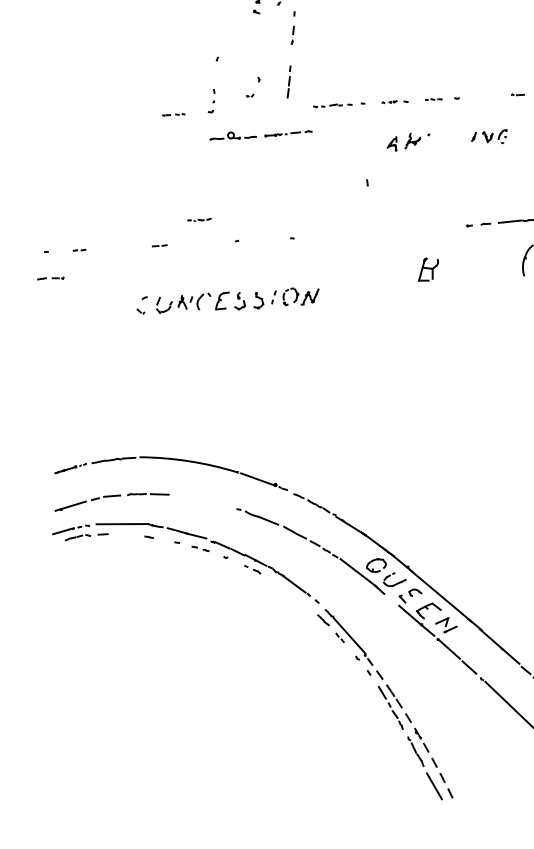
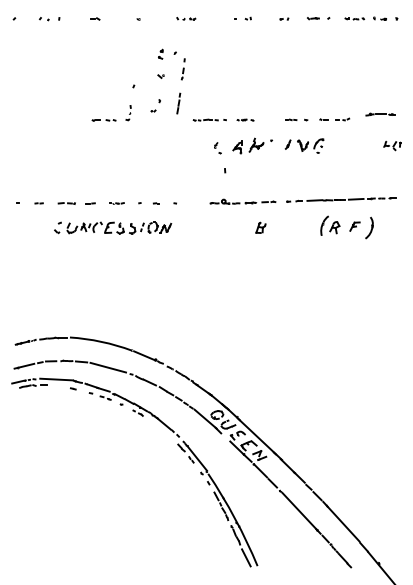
part: (258, 41) -> (160, 76), added
part: (441, 98) -> (296, 119), moved
part: (172, 115) -> (103, 120), size x1.67
part: (260, 133) -> (242, 201), moved
part: (489, 136) -> (304, 145), size x1.67
part: (408, 141) -> (252, 145), size x1.43
part: (353, 148) -> (217, 148), added
line: (199, 220) -> (116, 203), moved
part: (261, 240) -> (155, 203), added
part: (427, 268) -> (260, 227), size x0.71
line: (51, 278) -> (67, 203), moved
part: (228, 300) -> (113, 227), moved
line: (202, 500) -> (108, 367), added
arc: (414, 725) -> (235, 518), dashed -> solid

